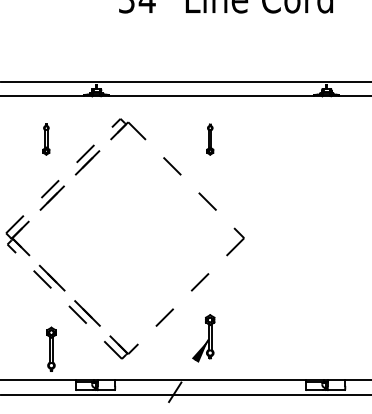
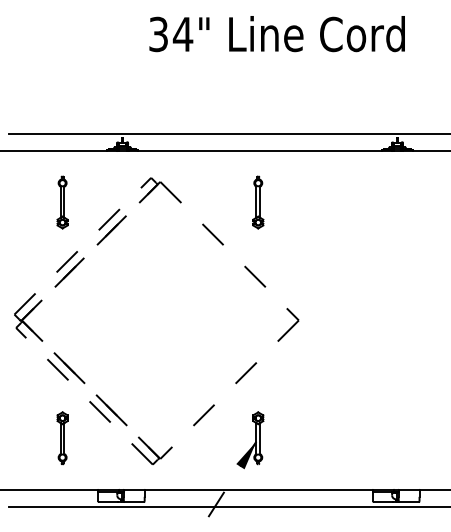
part: (46, 139) -> (62, 202), size x1.43
part: (210, 139) -> (258, 202), size x1.43
part: (51, 349) -> (62, 438), moved

